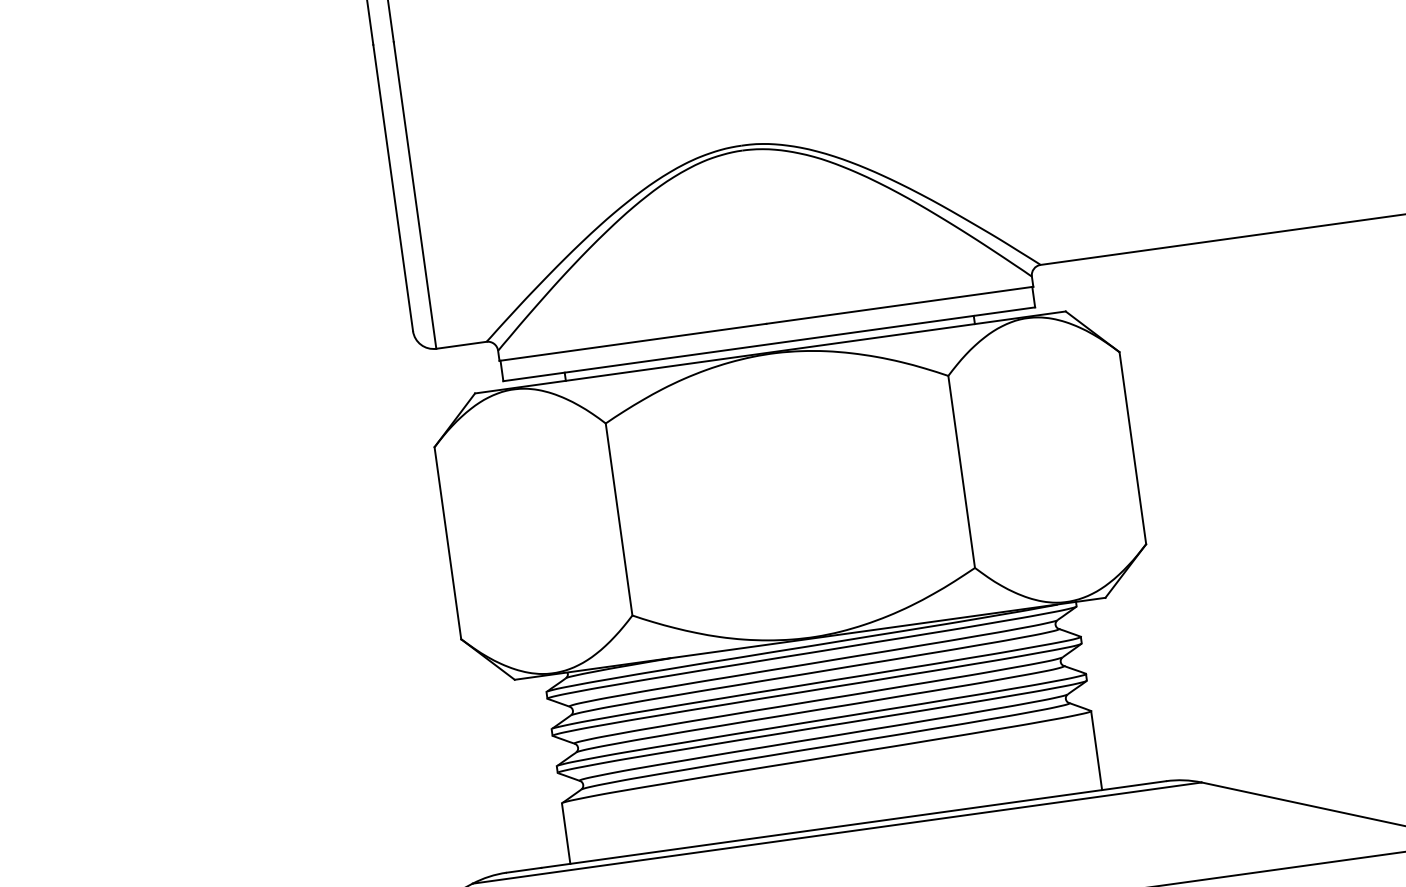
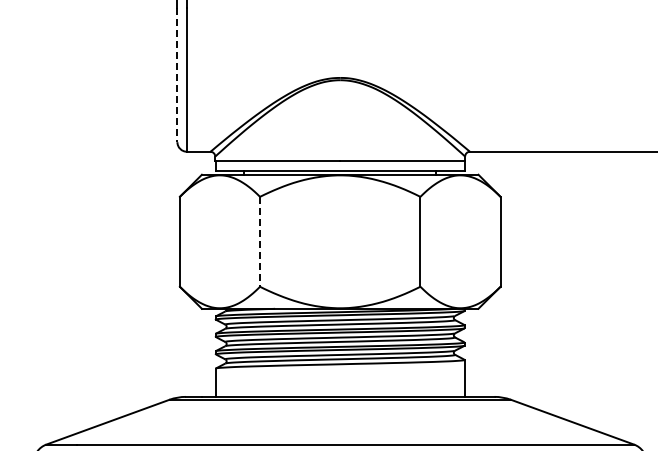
line: (393, 188) -> (177, 75), solid -> dashed
line: (619, 518) -> (260, 241), solid -> dashed

